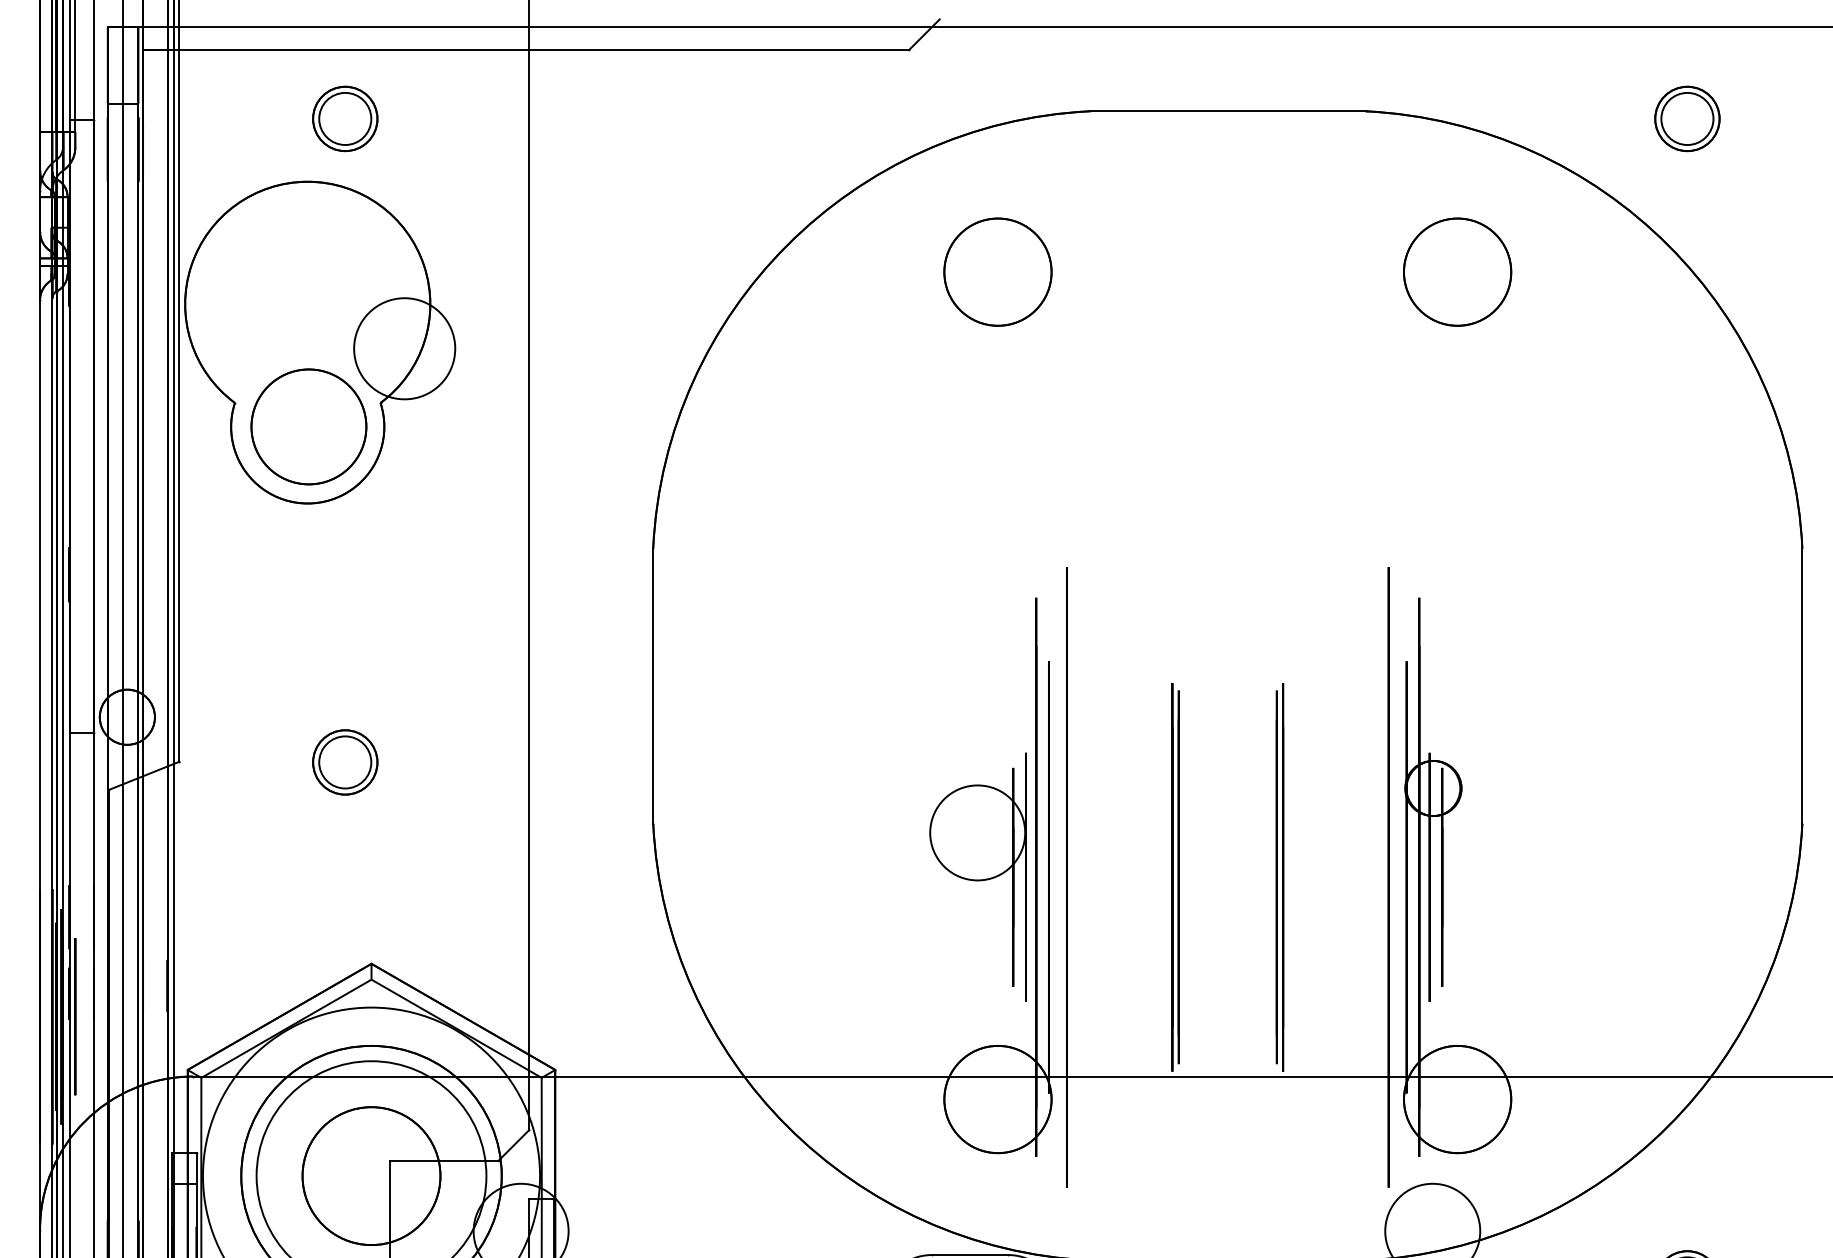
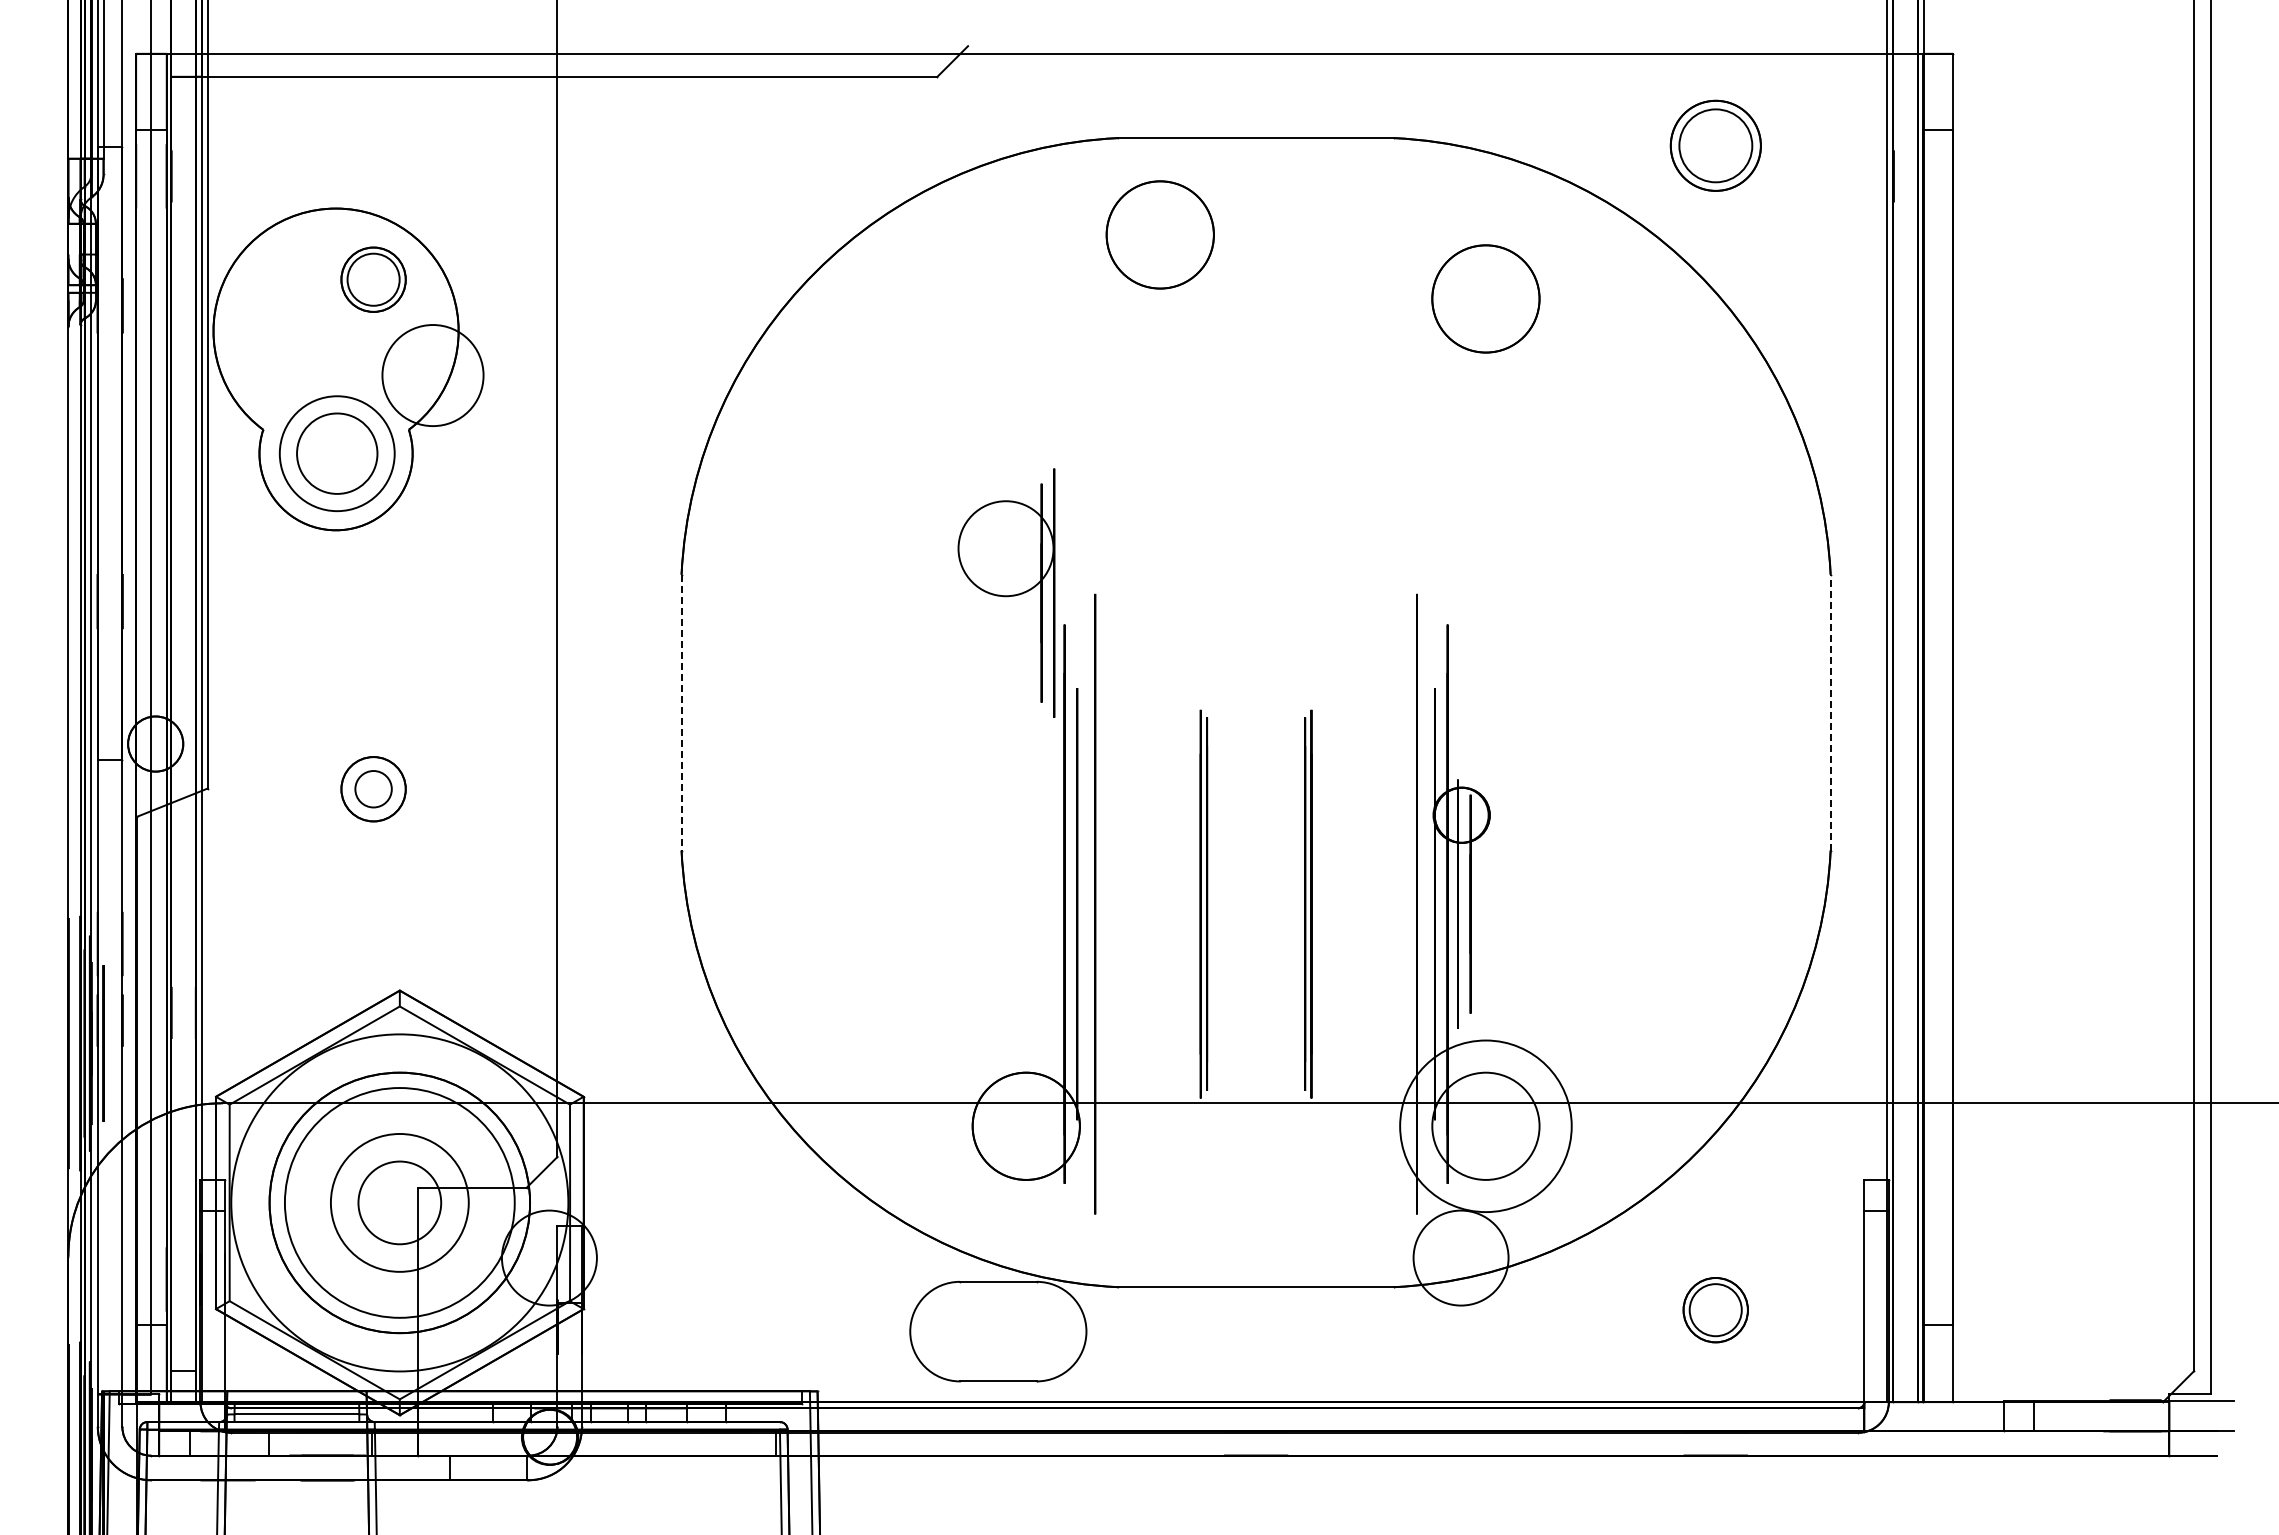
part: (345, 118) -> (373, 279), moved
part: (1687, 118) -> (1715, 145), size x1.4
circle: (997, 271) -> (1159, 234), moved
circle: (308, 426) -> (336, 453), size x0.7
line: (653, 685) -> (681, 712), solid -> dashed
line: (1802, 685) -> (1830, 712), solid -> dashed
circle: (345, 762) -> (373, 789), size x0.7
part: (978, 876) -> (1006, 592), moved
circle: (1457, 1098) -> (1485, 1125), size x1.6
circle: (371, 1175) -> (399, 1202), size x0.6

